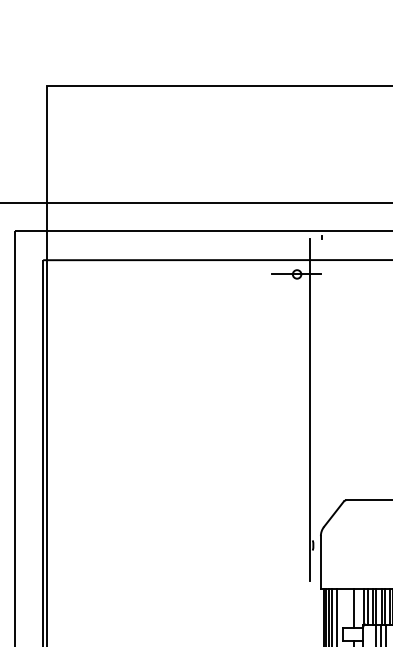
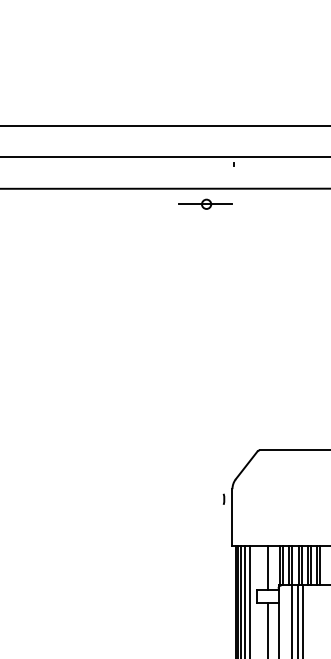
line: (309, 409) -> (220, 351), removed

